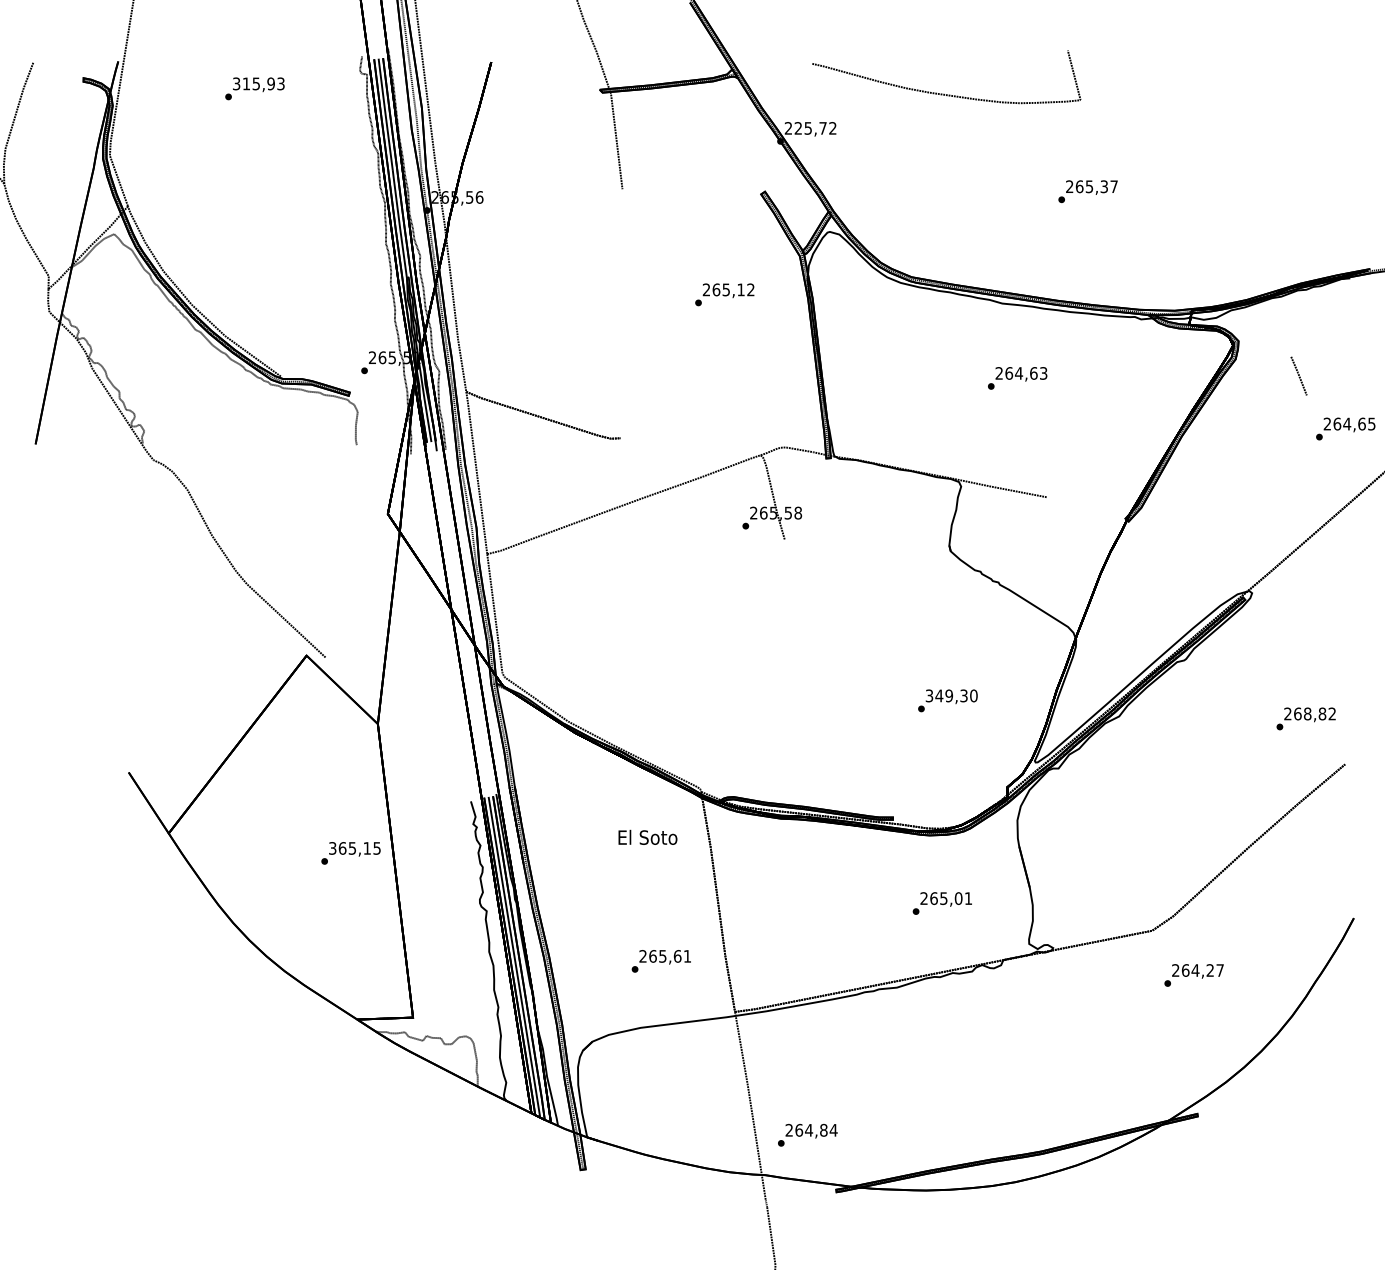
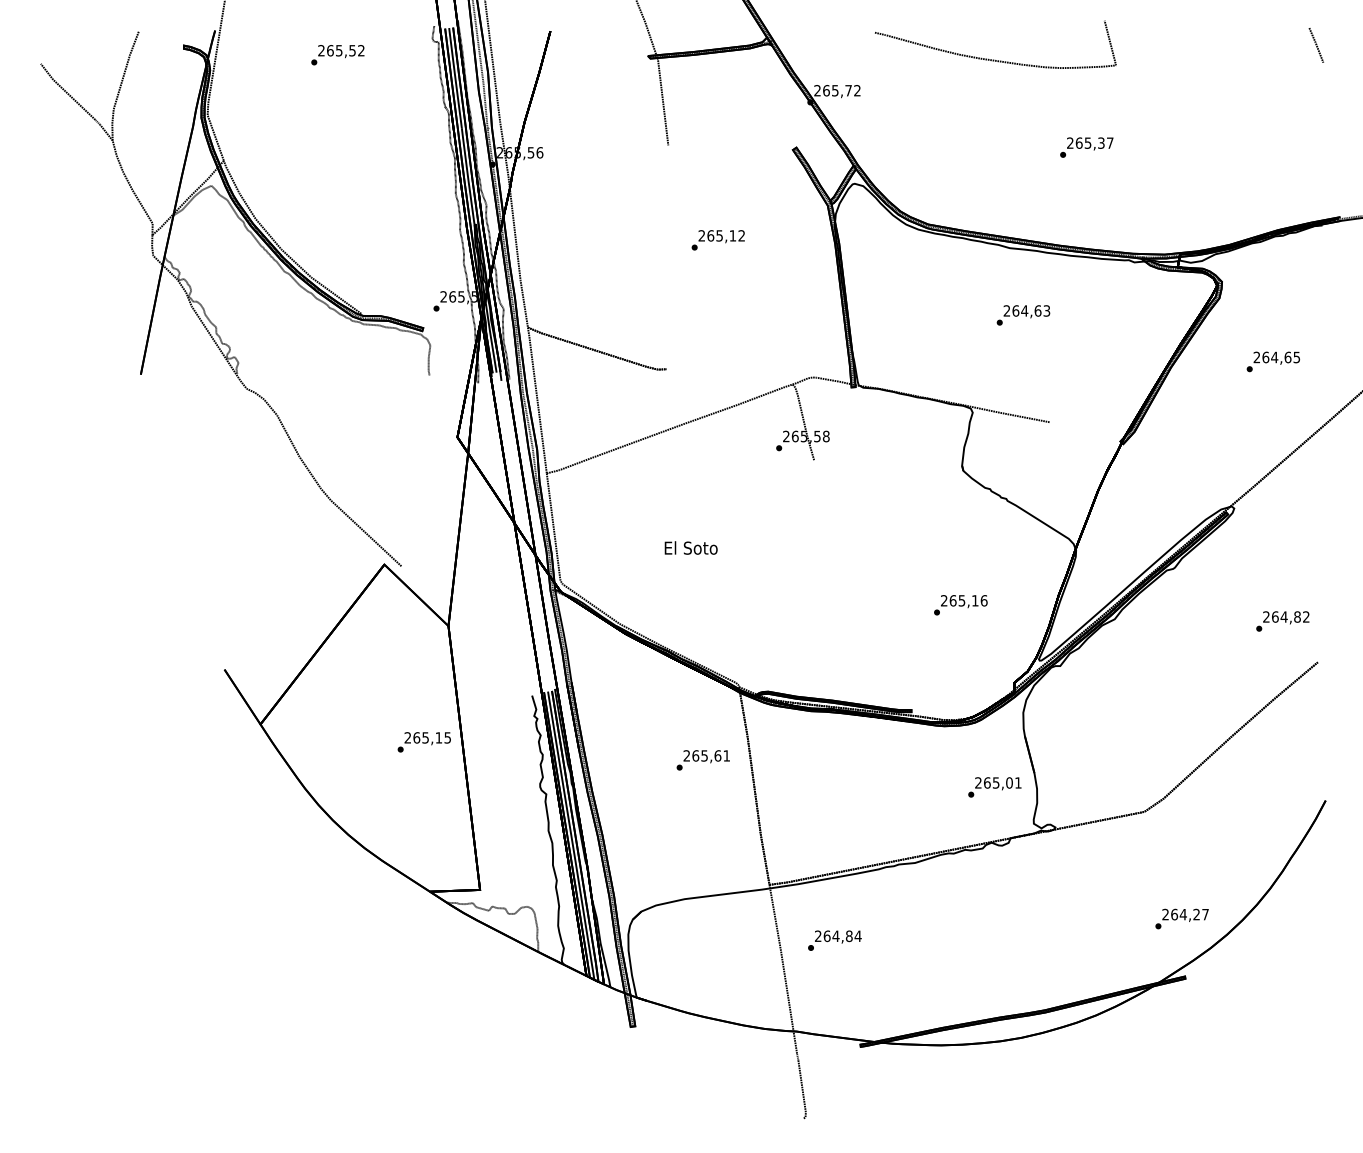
text: (258, 83) -> (341, 50), 315,93 -> 265,52
curve: (945, 93) -> (994, 59), moved
text: (798, 128) -> (826, 90), 225,72 -> 265,72
text: (723, 295) -> (717, 240), moved
line: (1298, 376) -> (1315, 45), moved
text: (1344, 428) -> (1272, 361), moved
text: (952, 695) -> (964, 600), 349,30 -> 265,16
text: (1306, 713) -> (1283, 616), 268,82 -> 264,82
text: (647, 836) -> (690, 547), moved
text: (332, 847) -> (407, 737), 365,15 -> 265,15
text: (941, 903) -> (994, 787), moved
text: (660, 961) -> (702, 760), moved
text: (1193, 974) -> (1181, 918), moved
text: (807, 1135) -> (834, 940), moved

